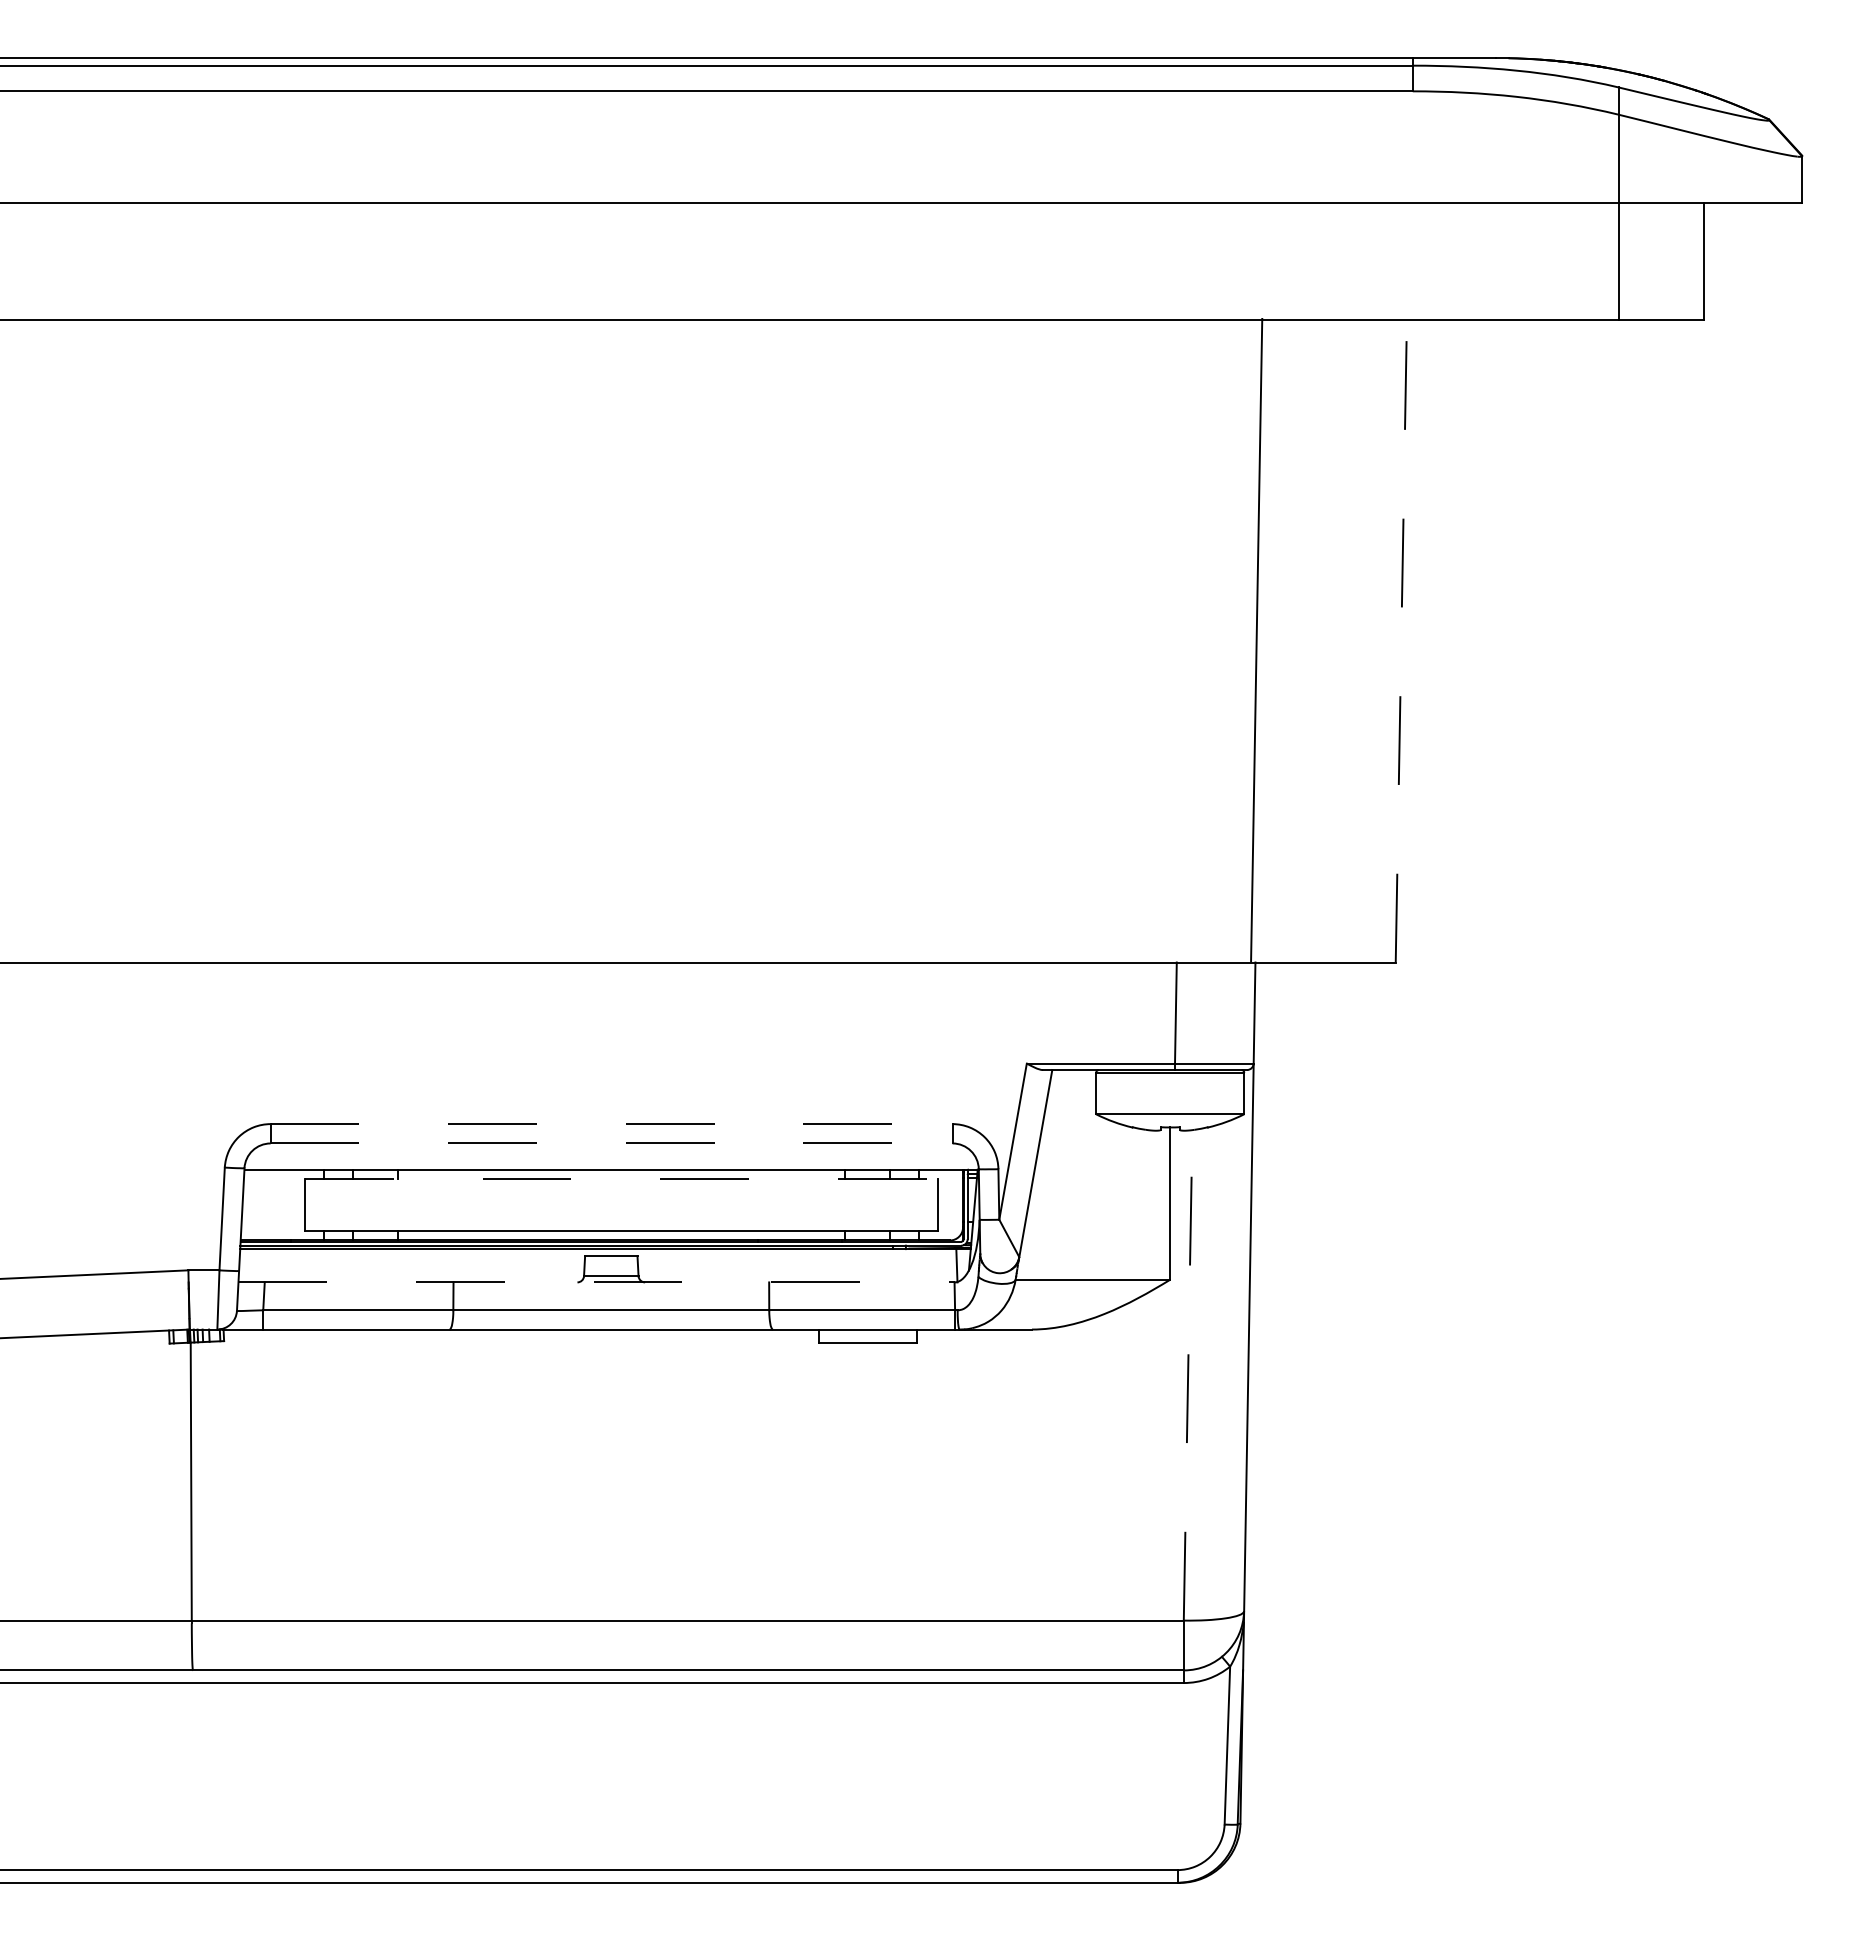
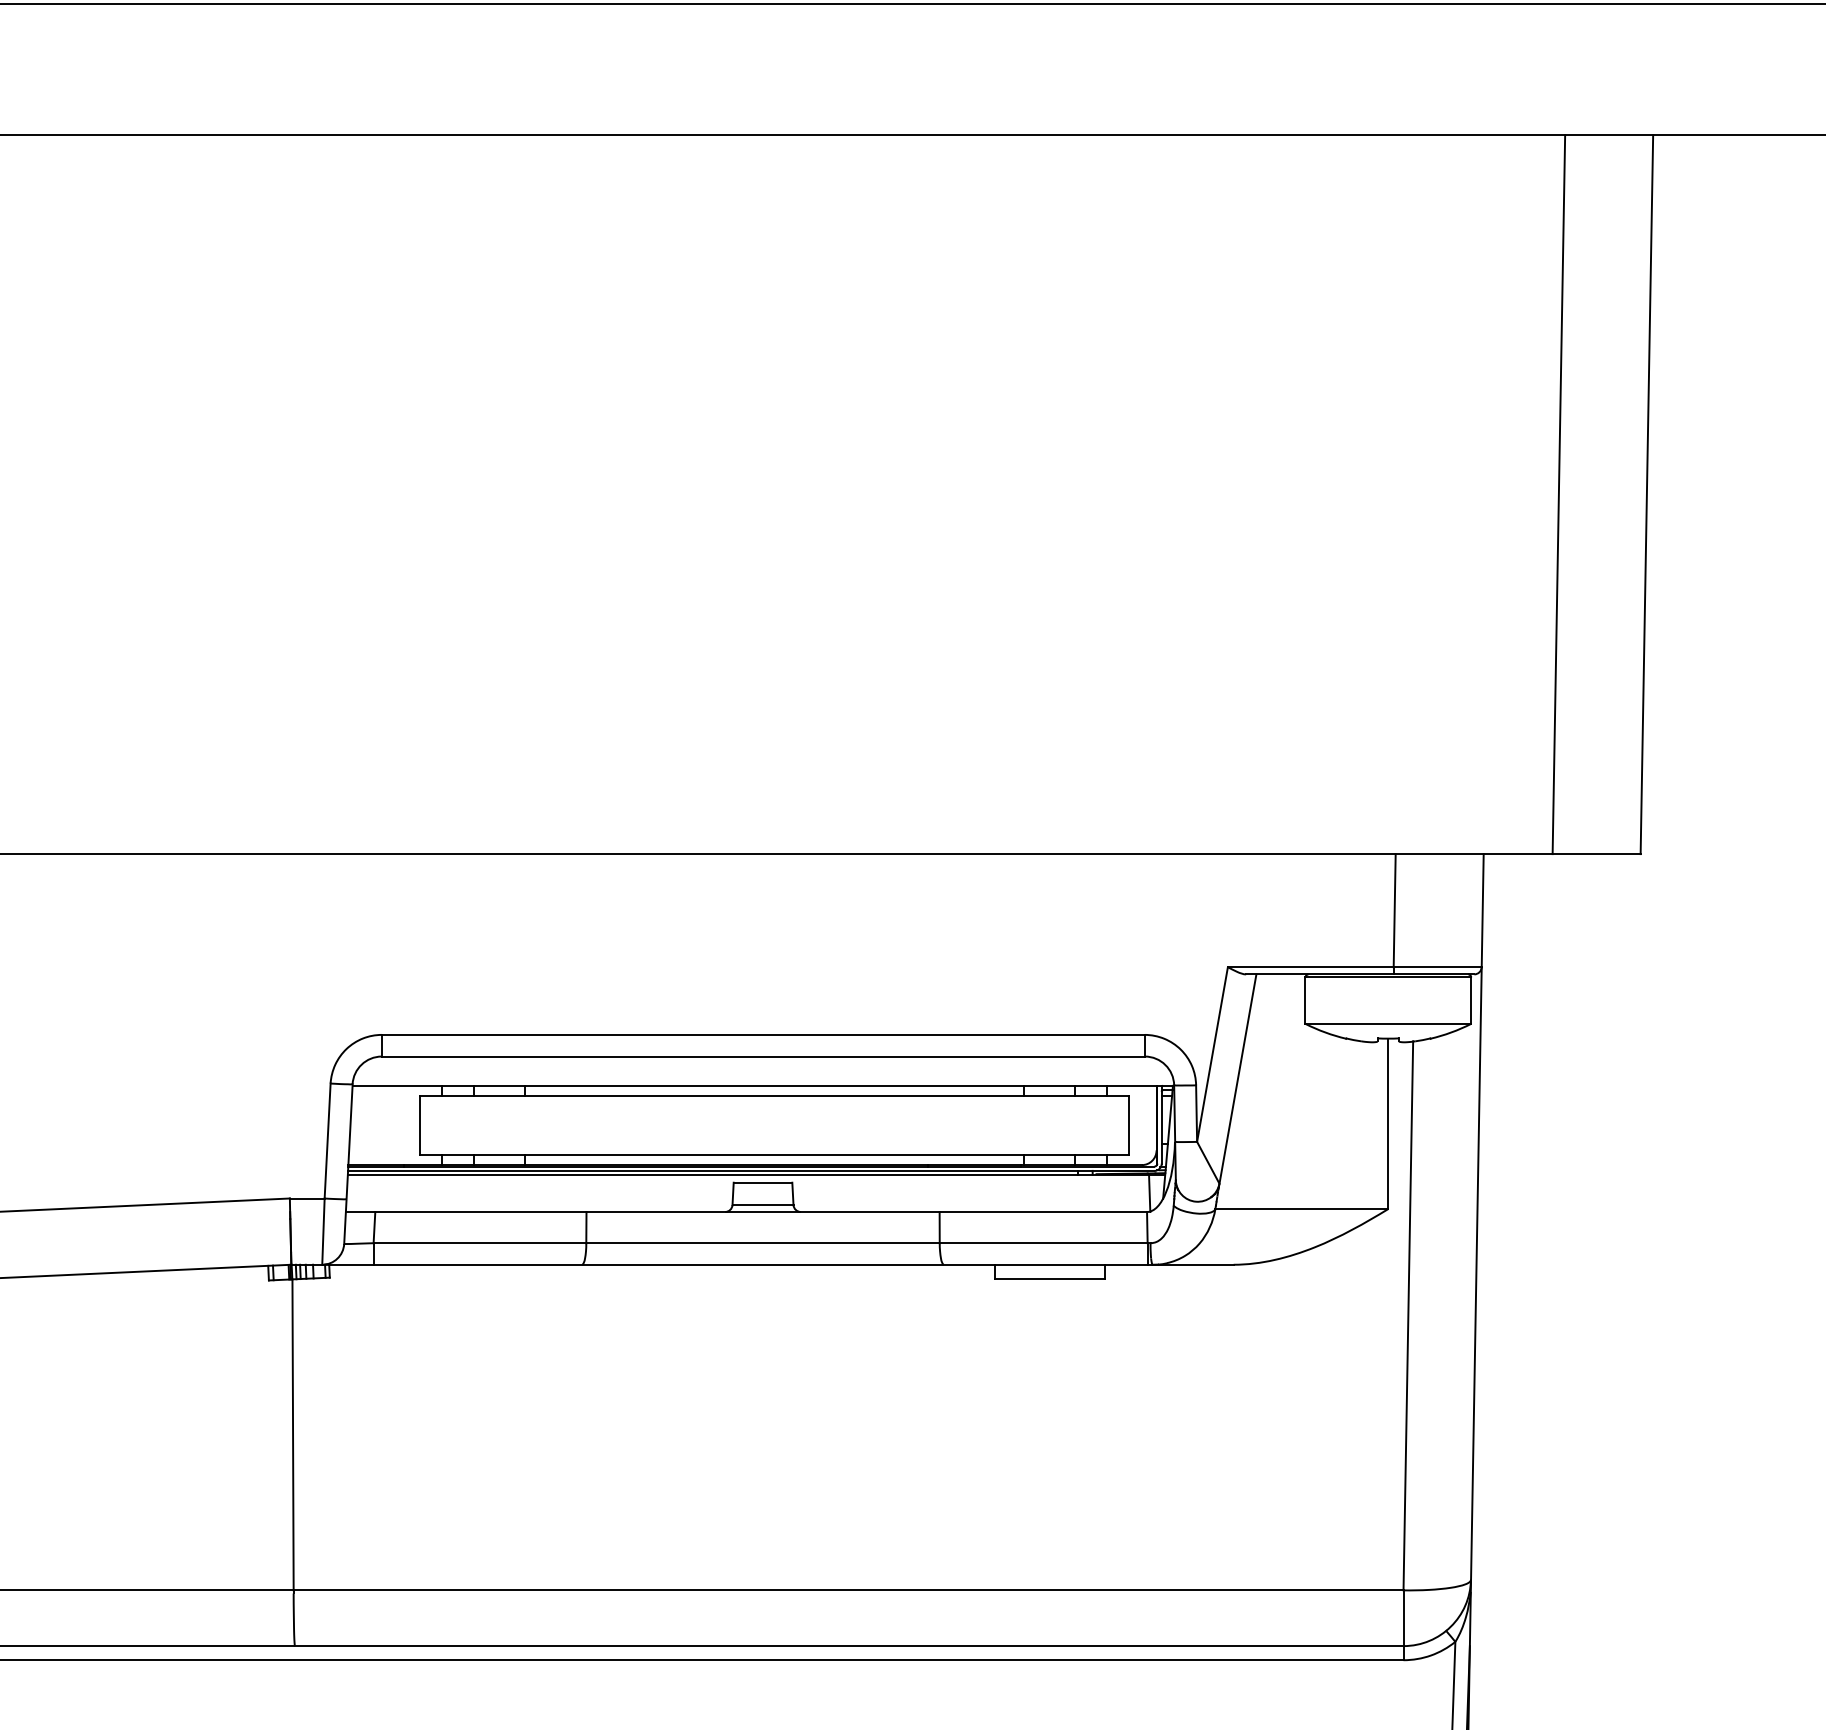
line: (1256, 639) -> (1558, 493), moved
line: (1401, 640) -> (1647, 493), dashed -> solid
line: (611, 1124) -> (763, 1035), dashed -> solid
line: (611, 1143) -> (763, 1056), dashed -> solid
line: (621, 1178) -> (774, 1095), dashed -> solid
line: (597, 1282) -> (747, 1212), dashed -> solid
line: (1188, 1374) -> (1408, 1315), dashed -> solid

